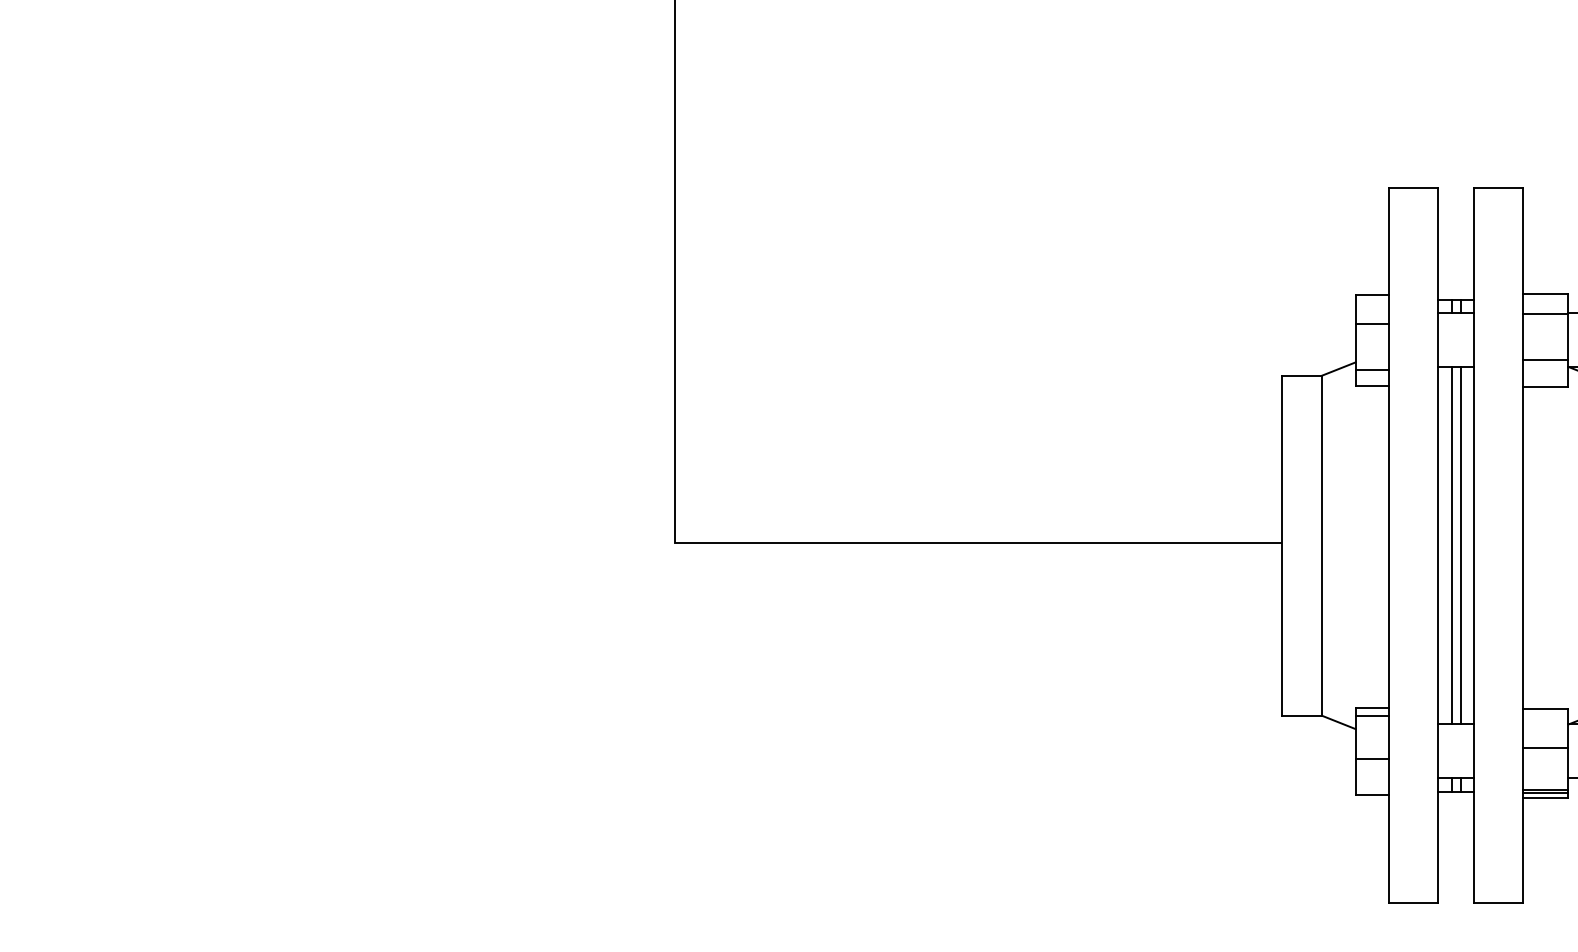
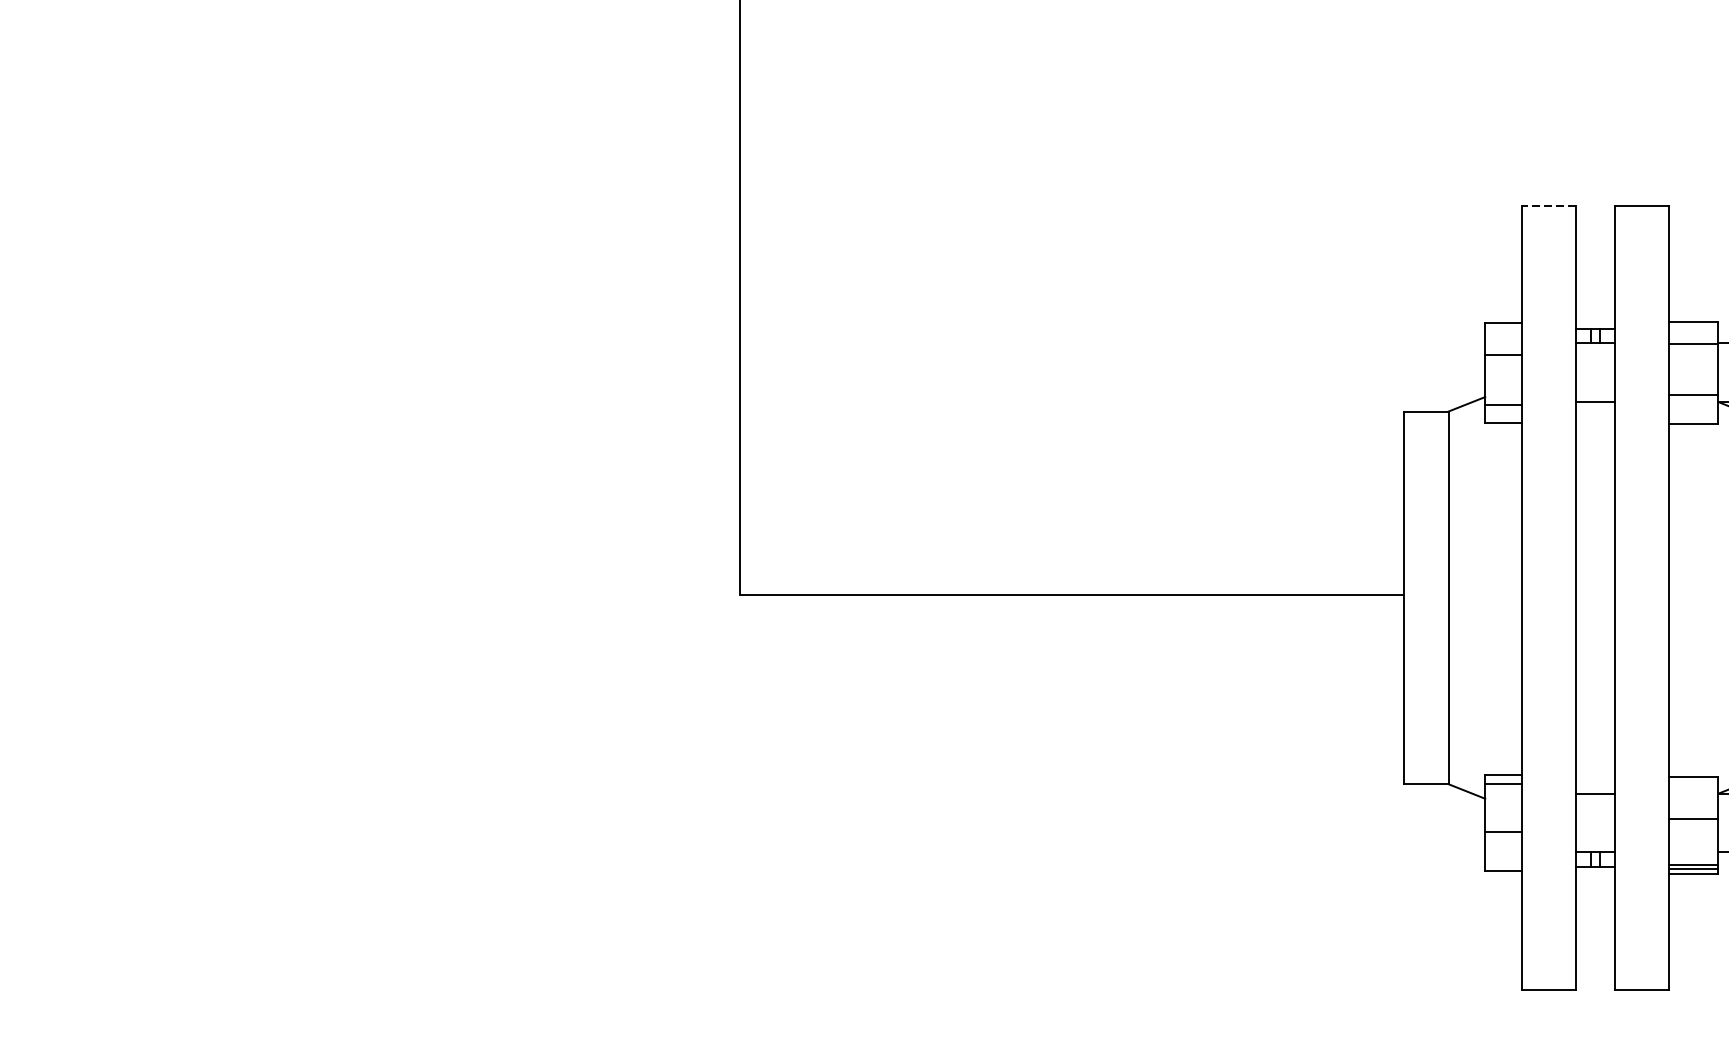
line: (1413, 188) -> (1548, 206), solid -> dashed
line: (1451, 545) -> (1590, 597), removed
line: (1460, 545) -> (1600, 597), removed

